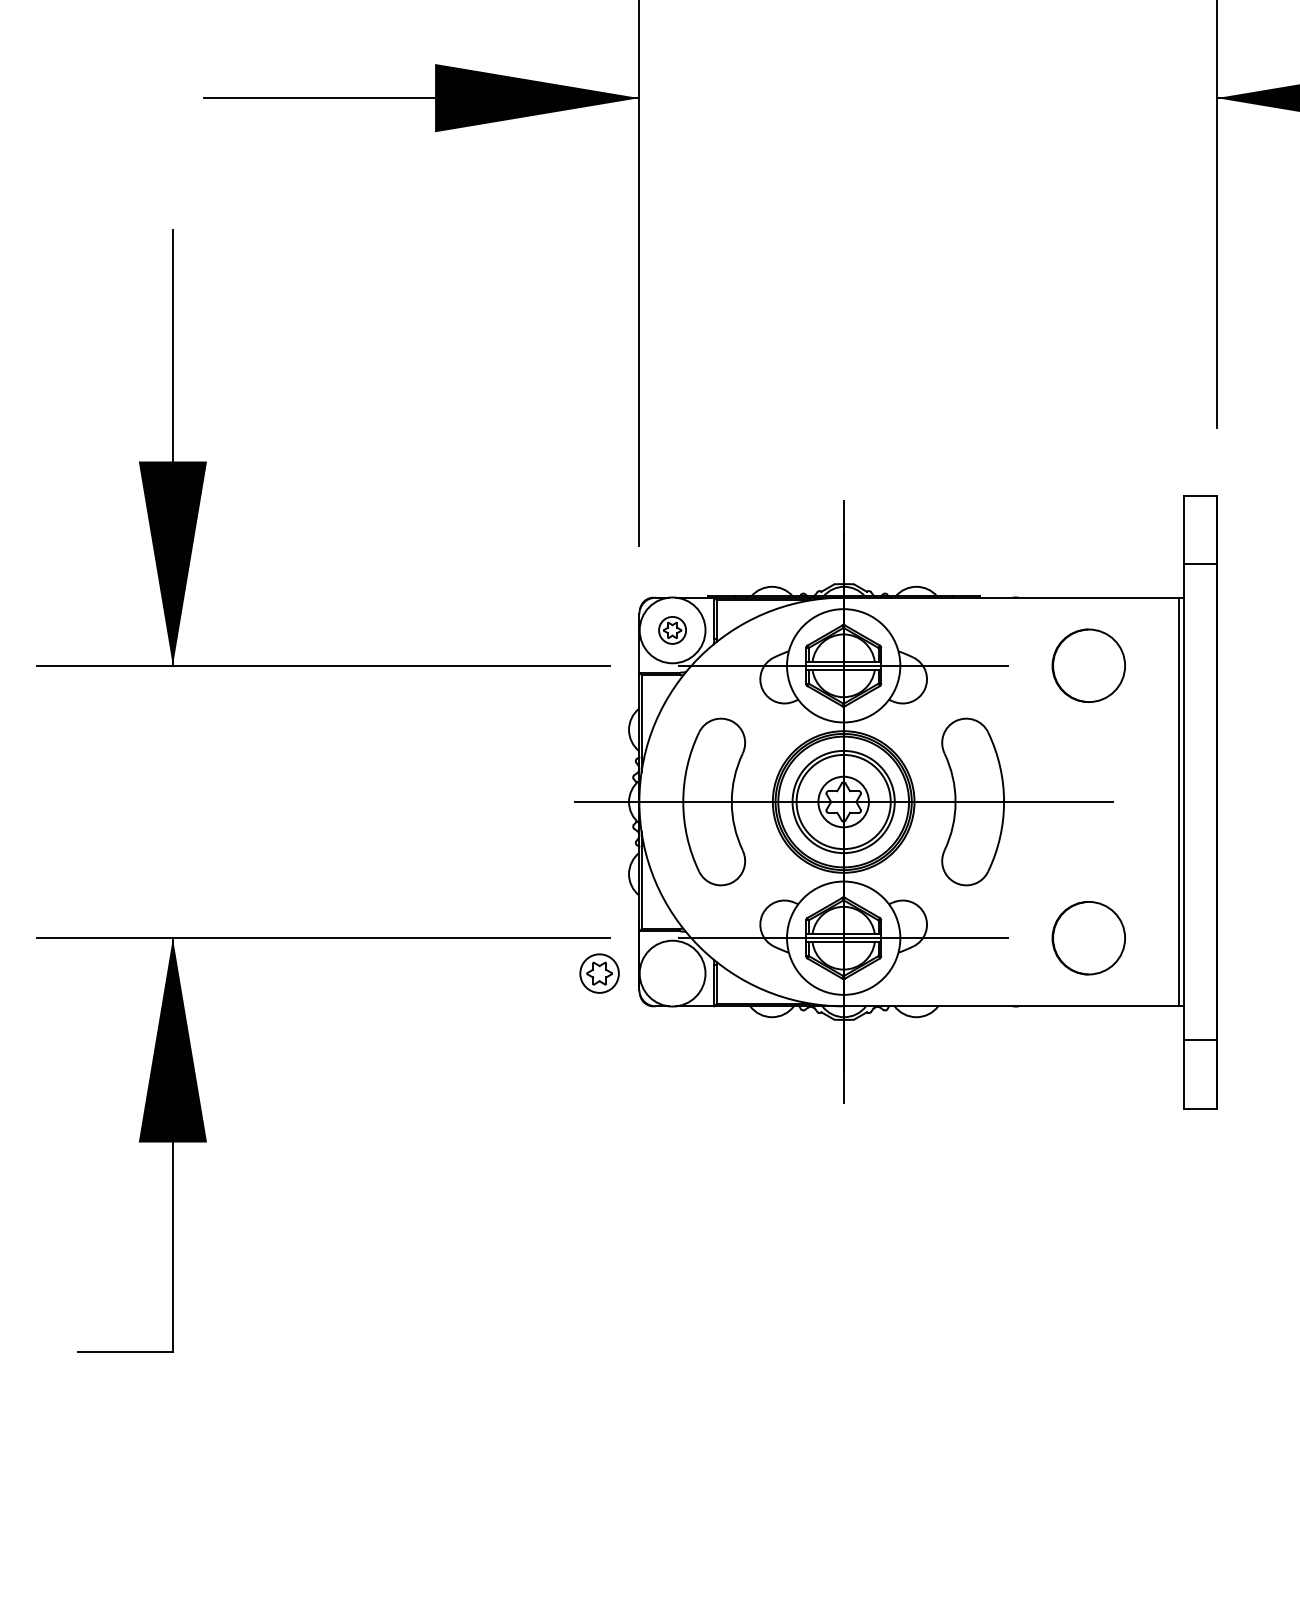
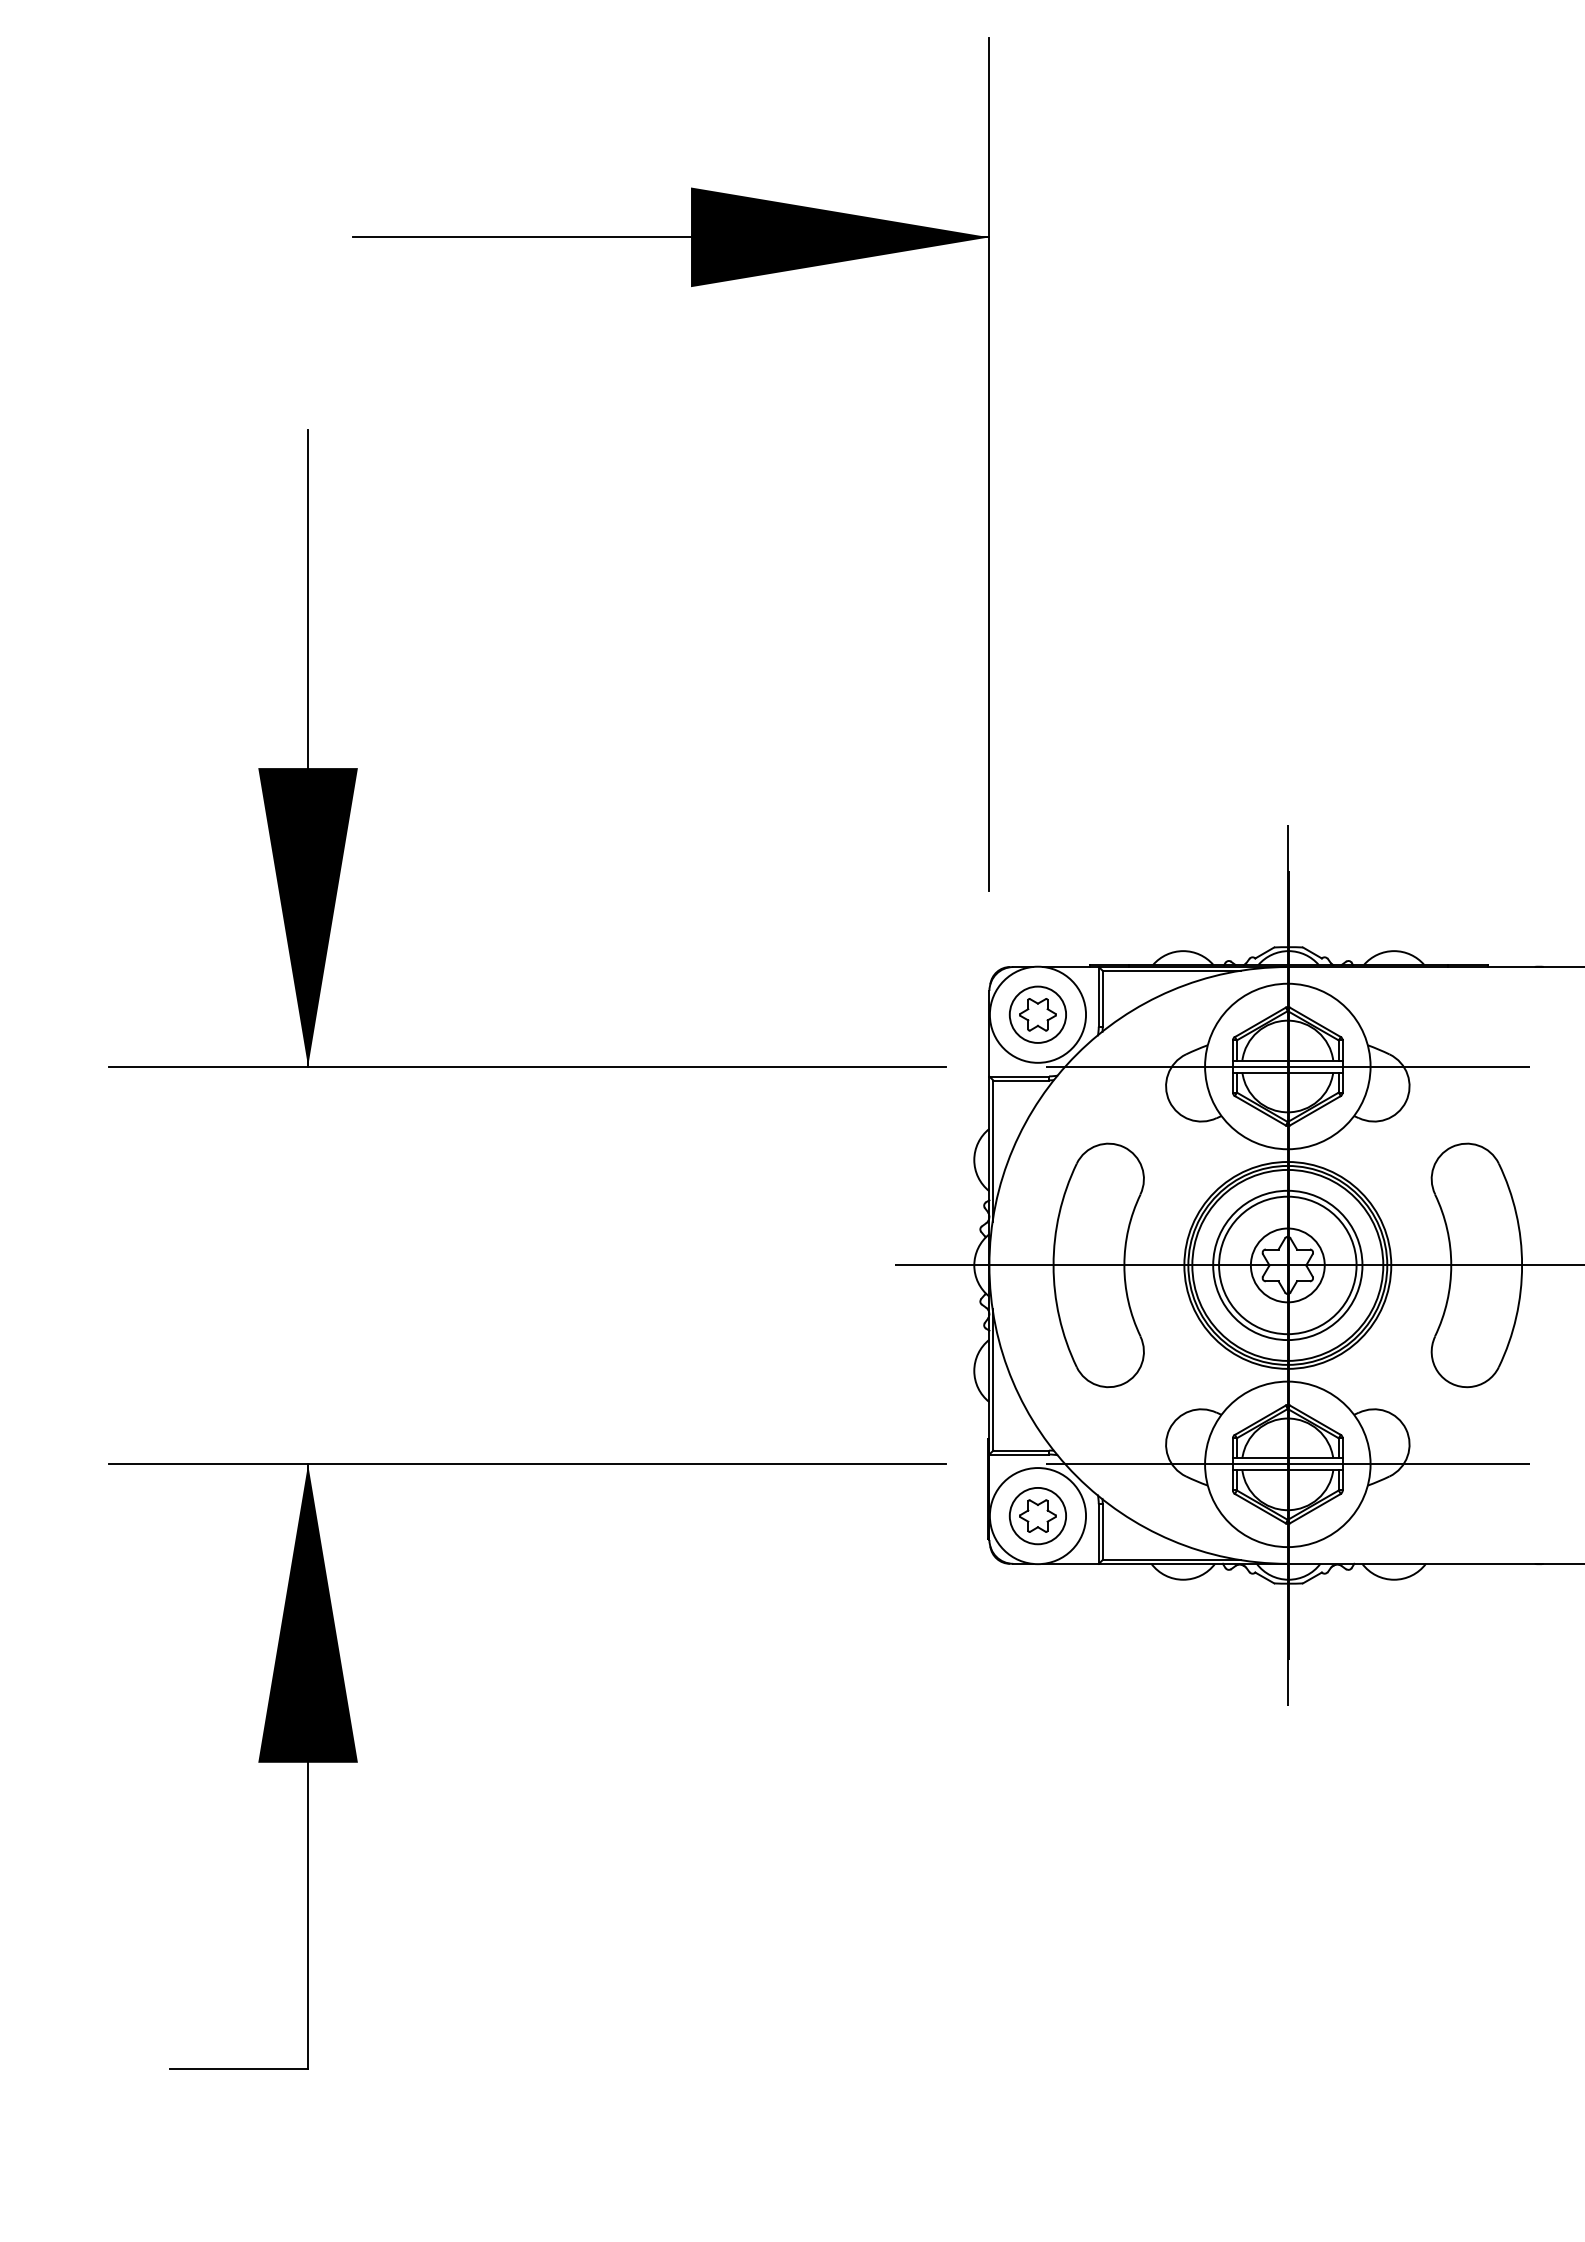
part: (672, 630) -> (1037, 1014), size x1.43
part: (599, 973) -> (1037, 1515), moved

